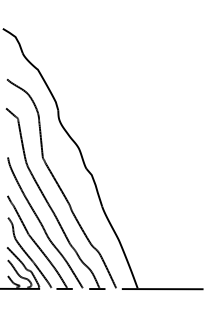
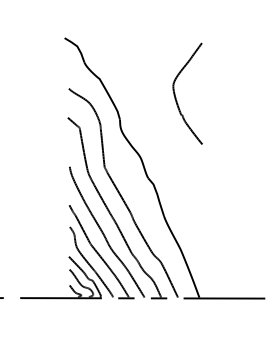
part: (114, 88) -> (176, 97), added

